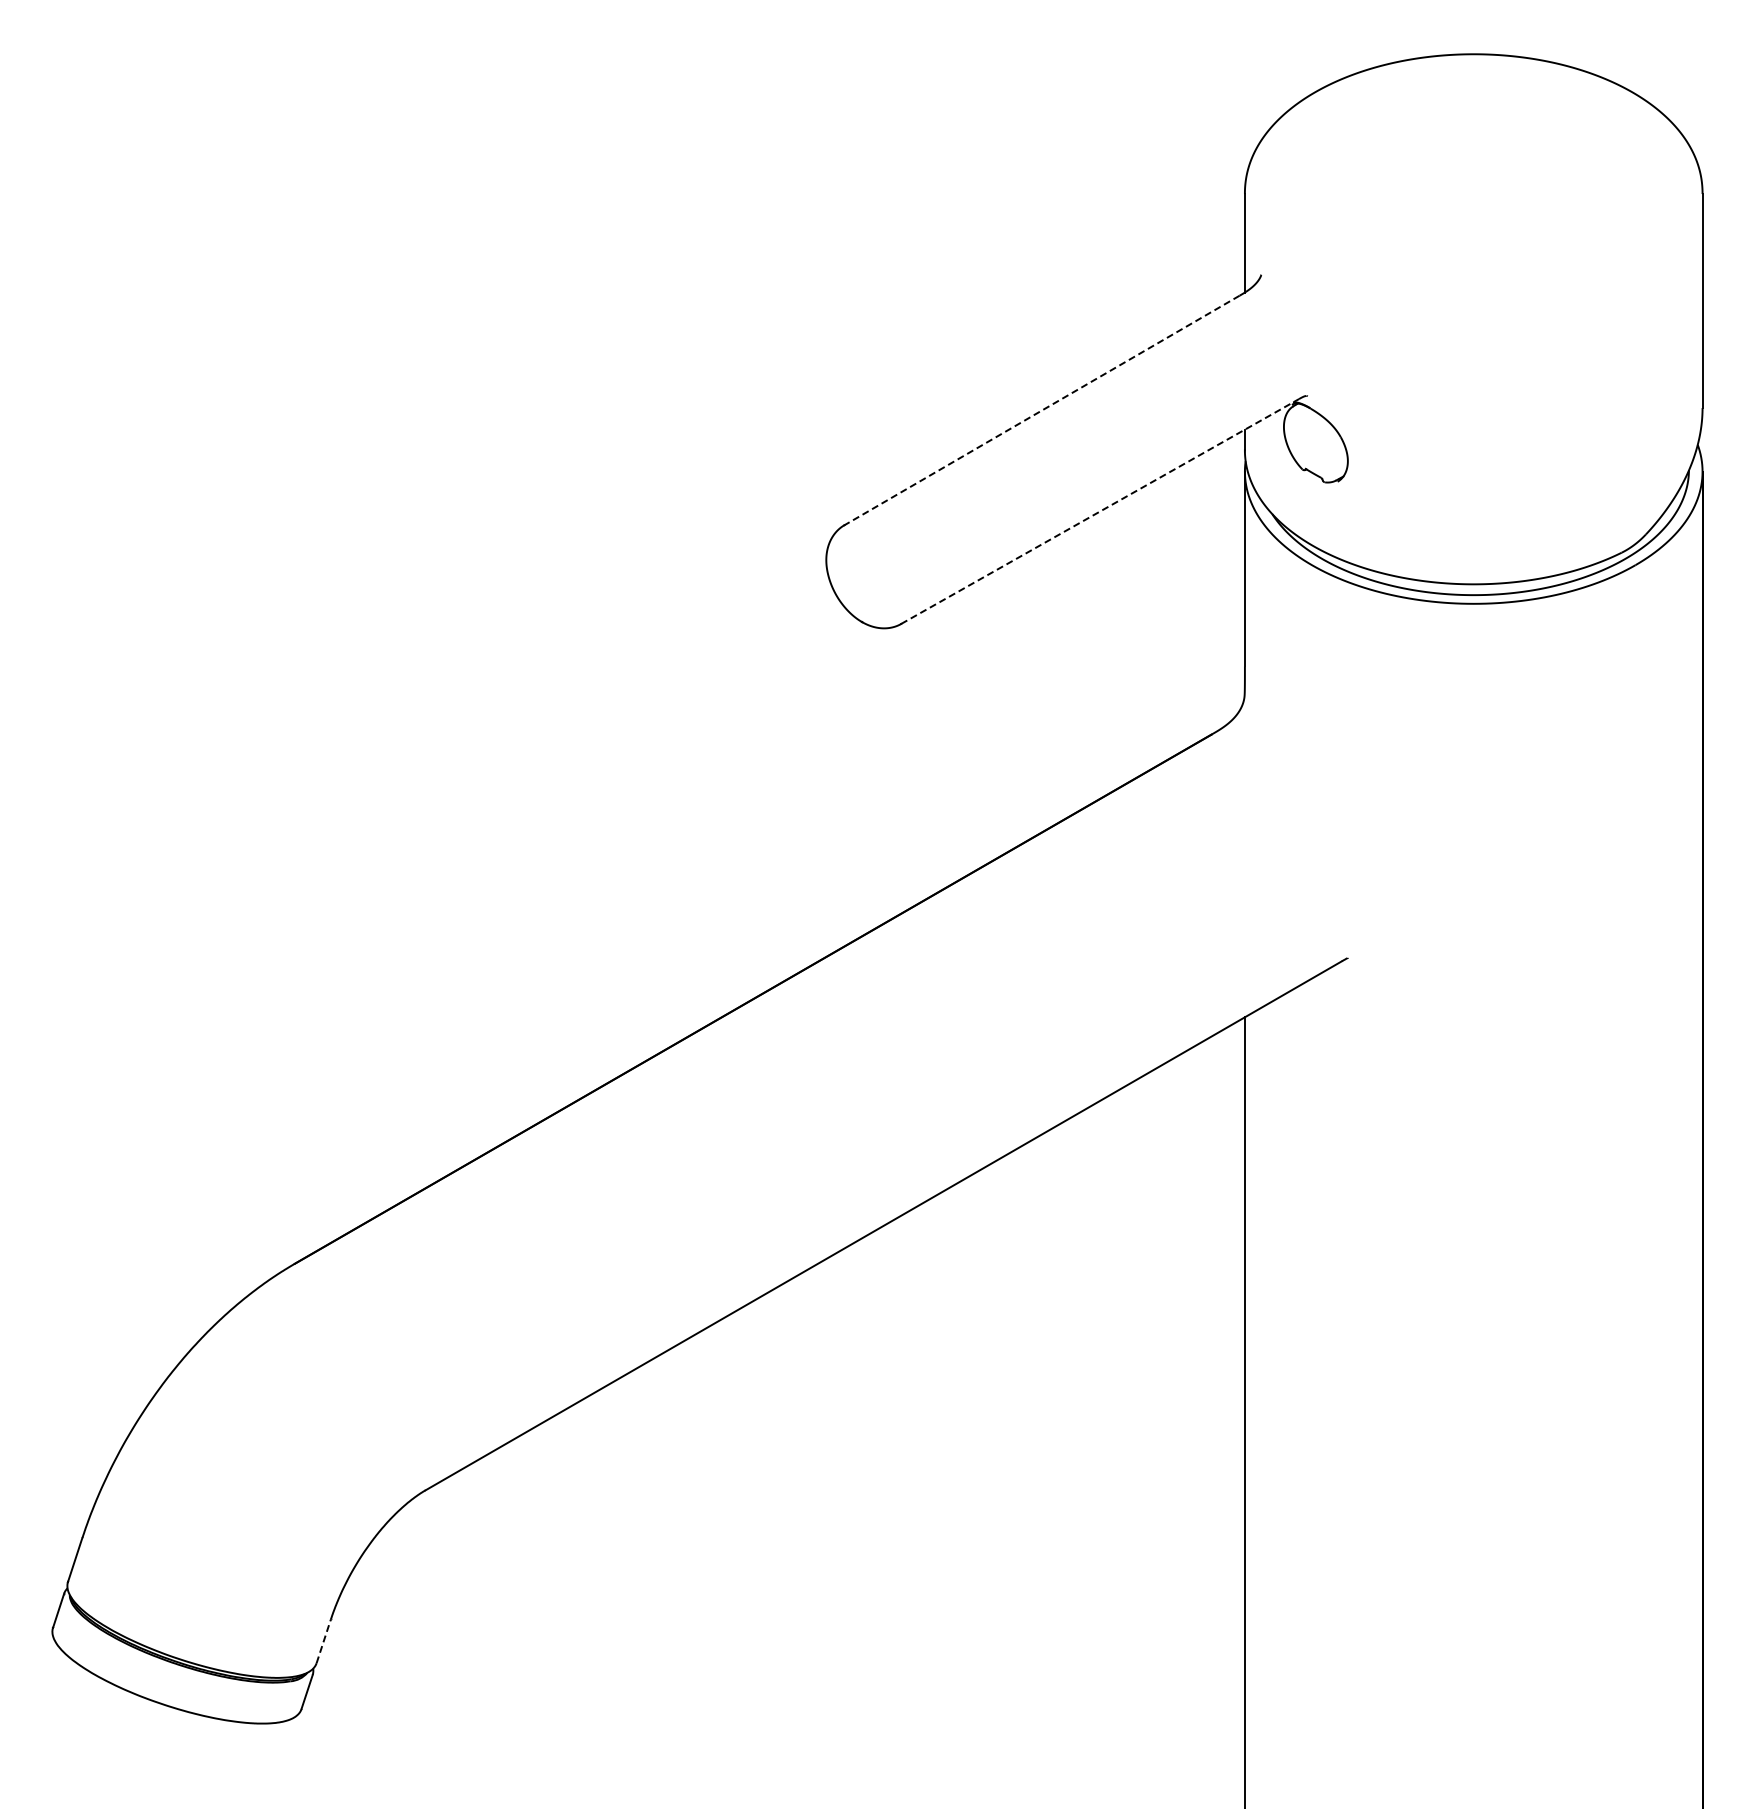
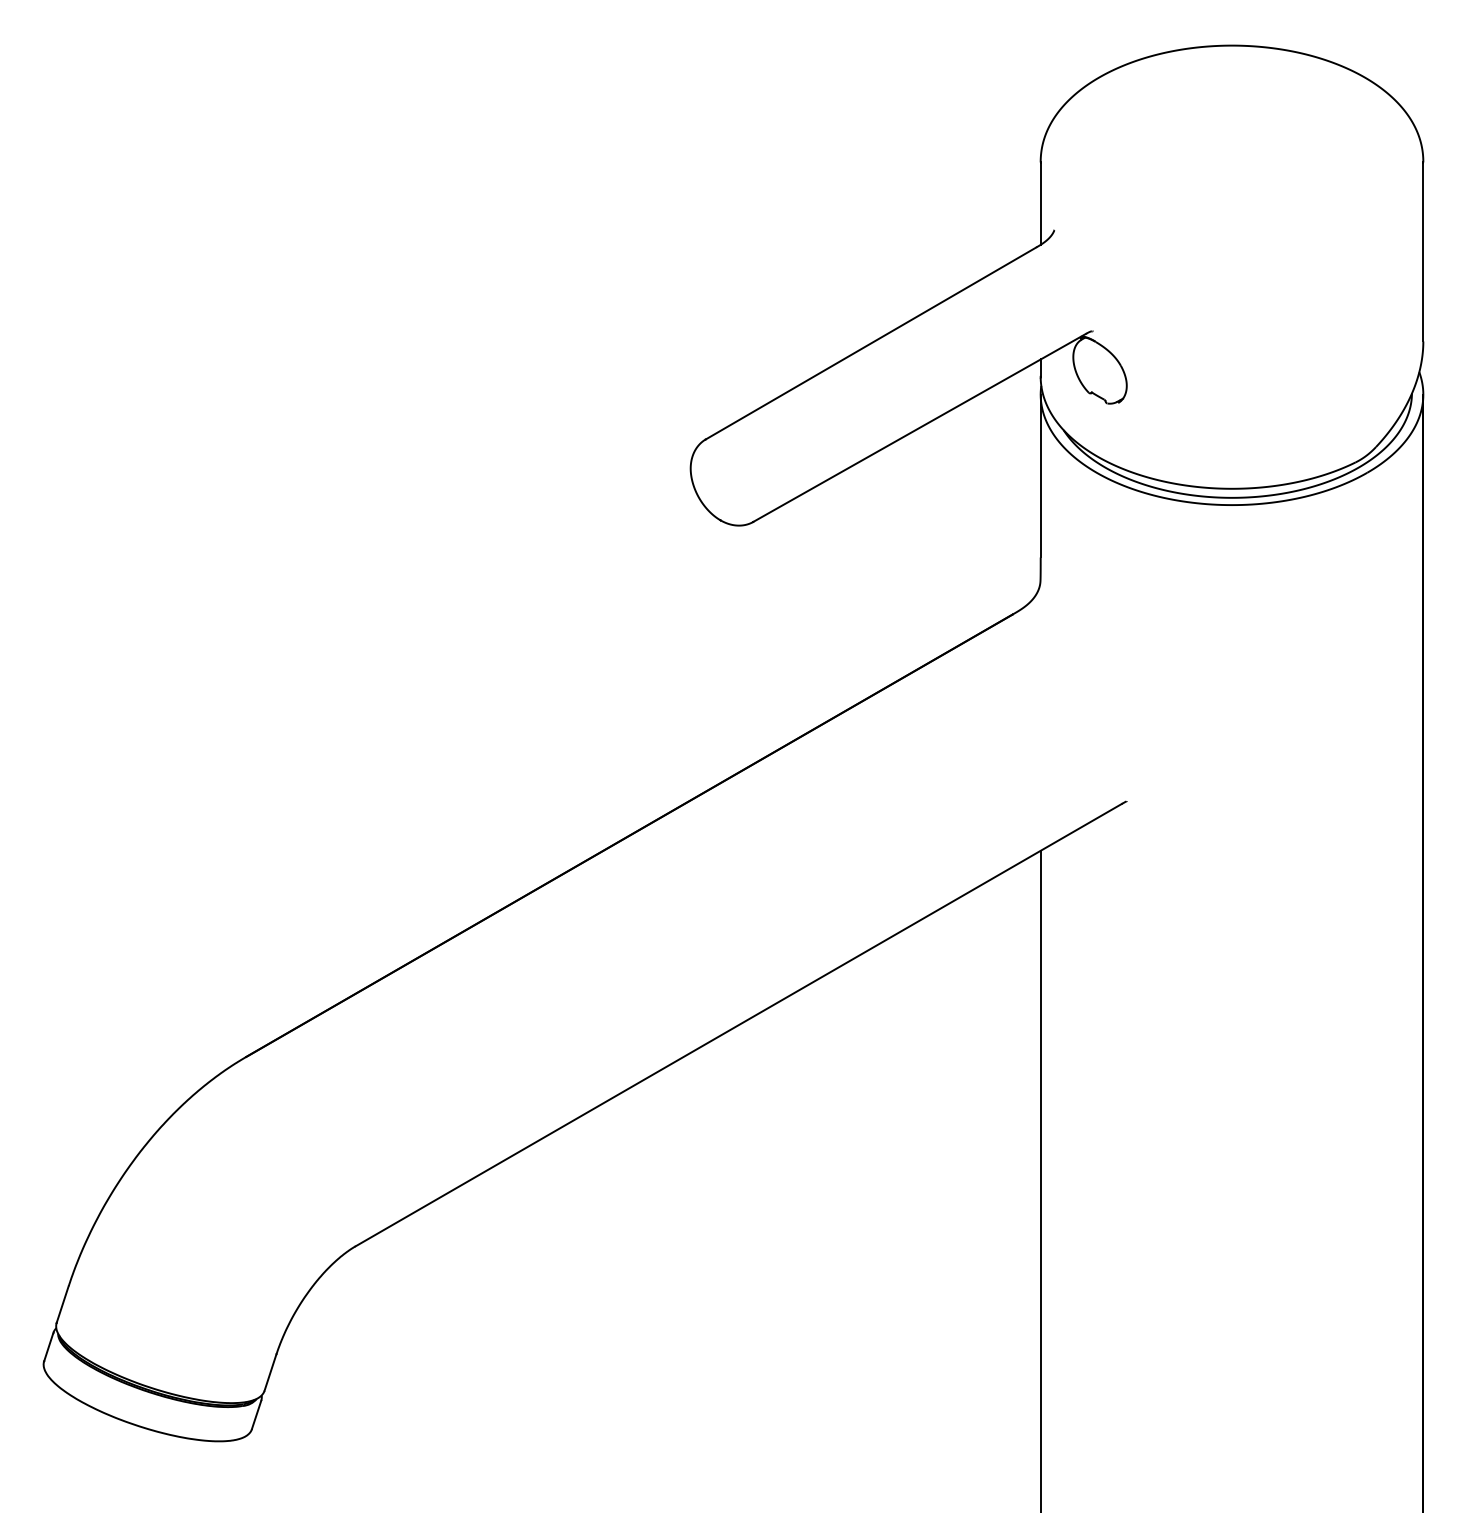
line: (1041, 410) -> (870, 343), dashed -> solid
line: (1100, 511) -> (919, 427), dashed -> solid
line: (323, 1640) -> (270, 1371), dashed -> solid

